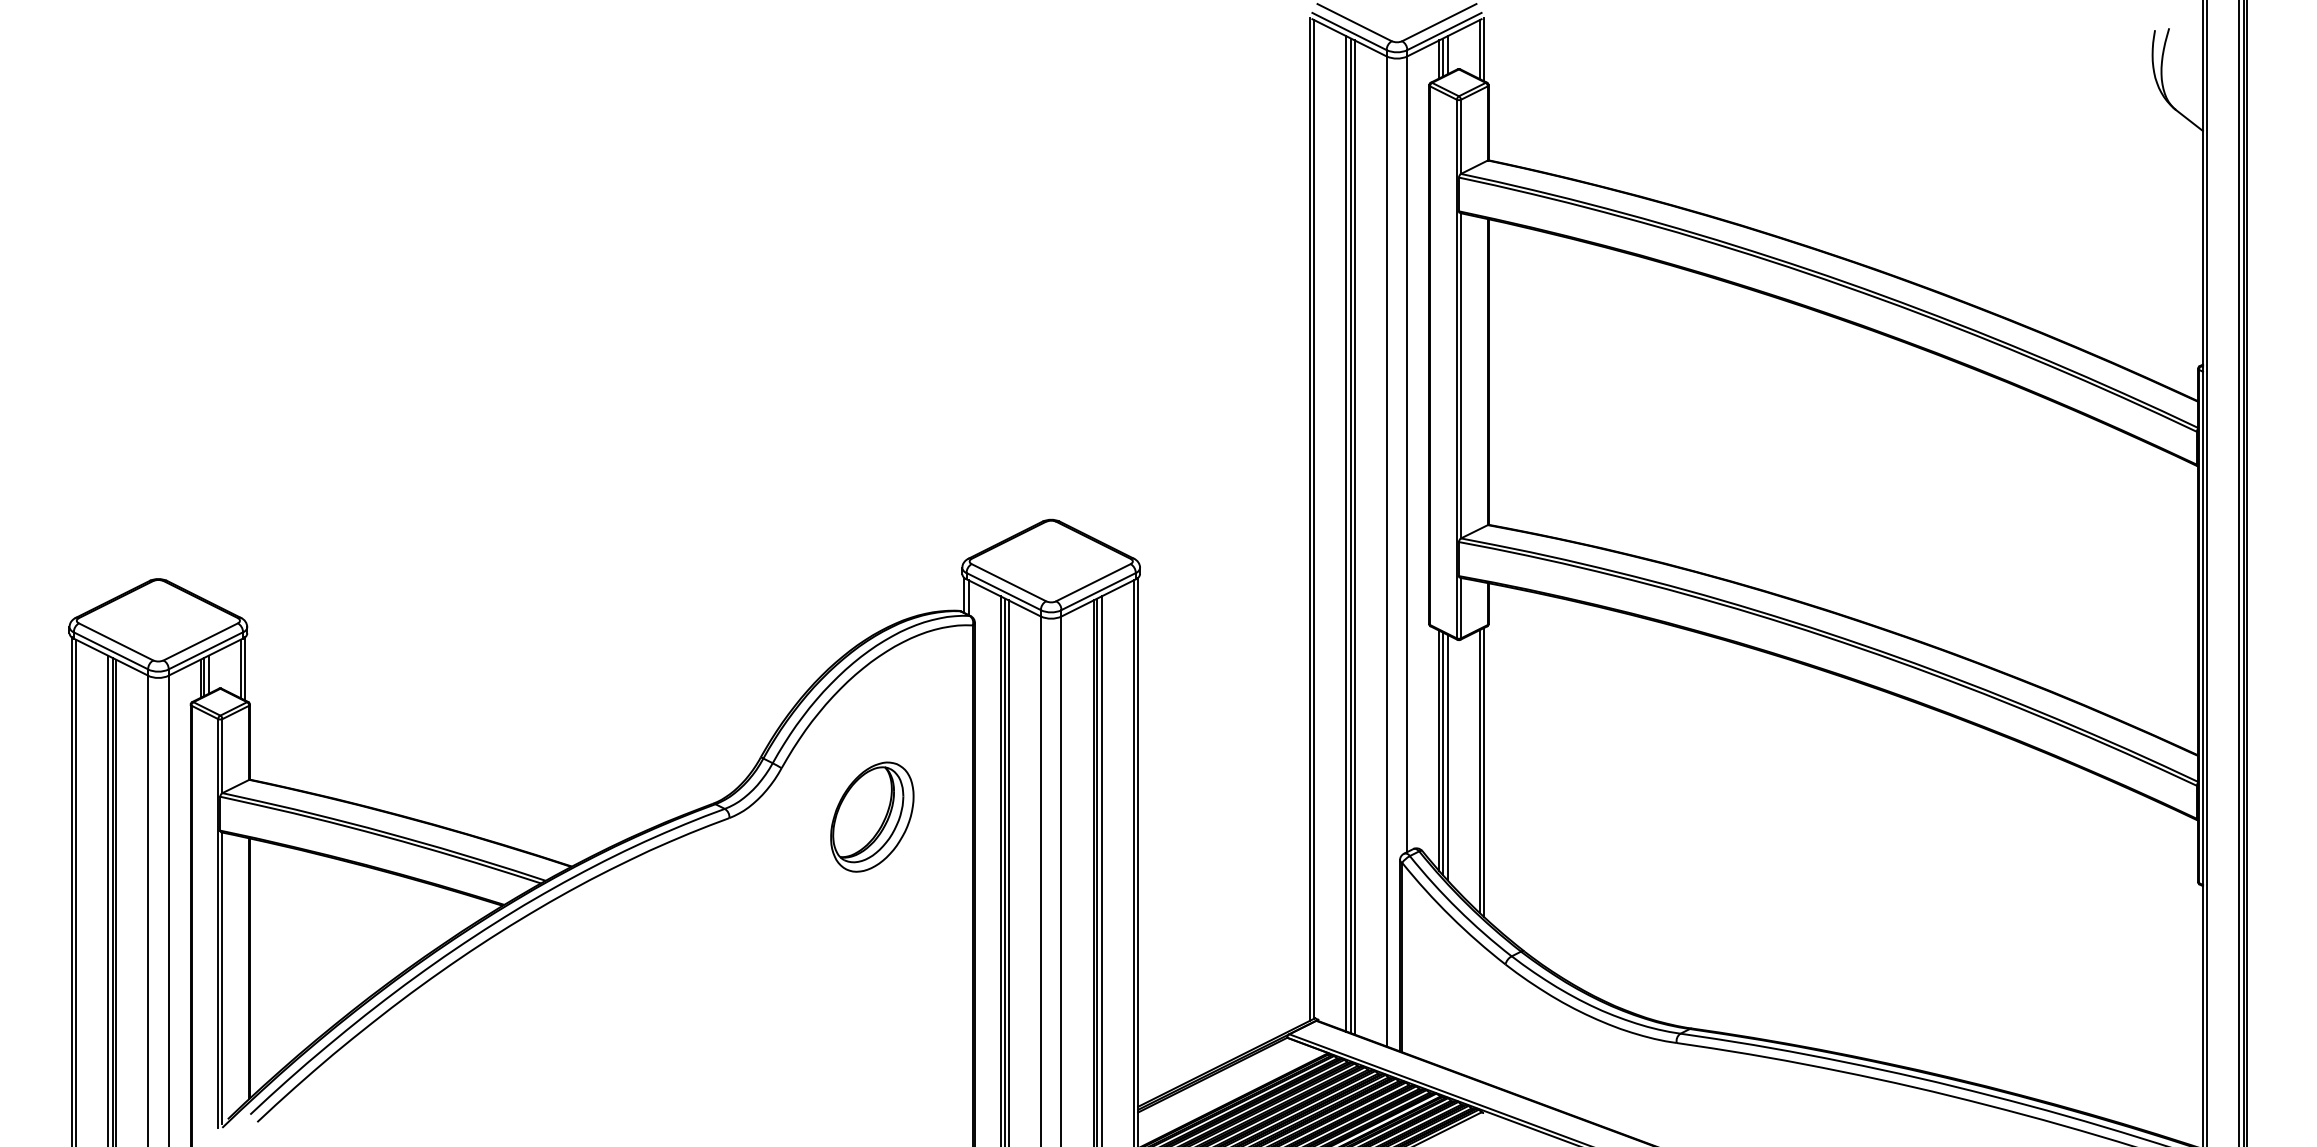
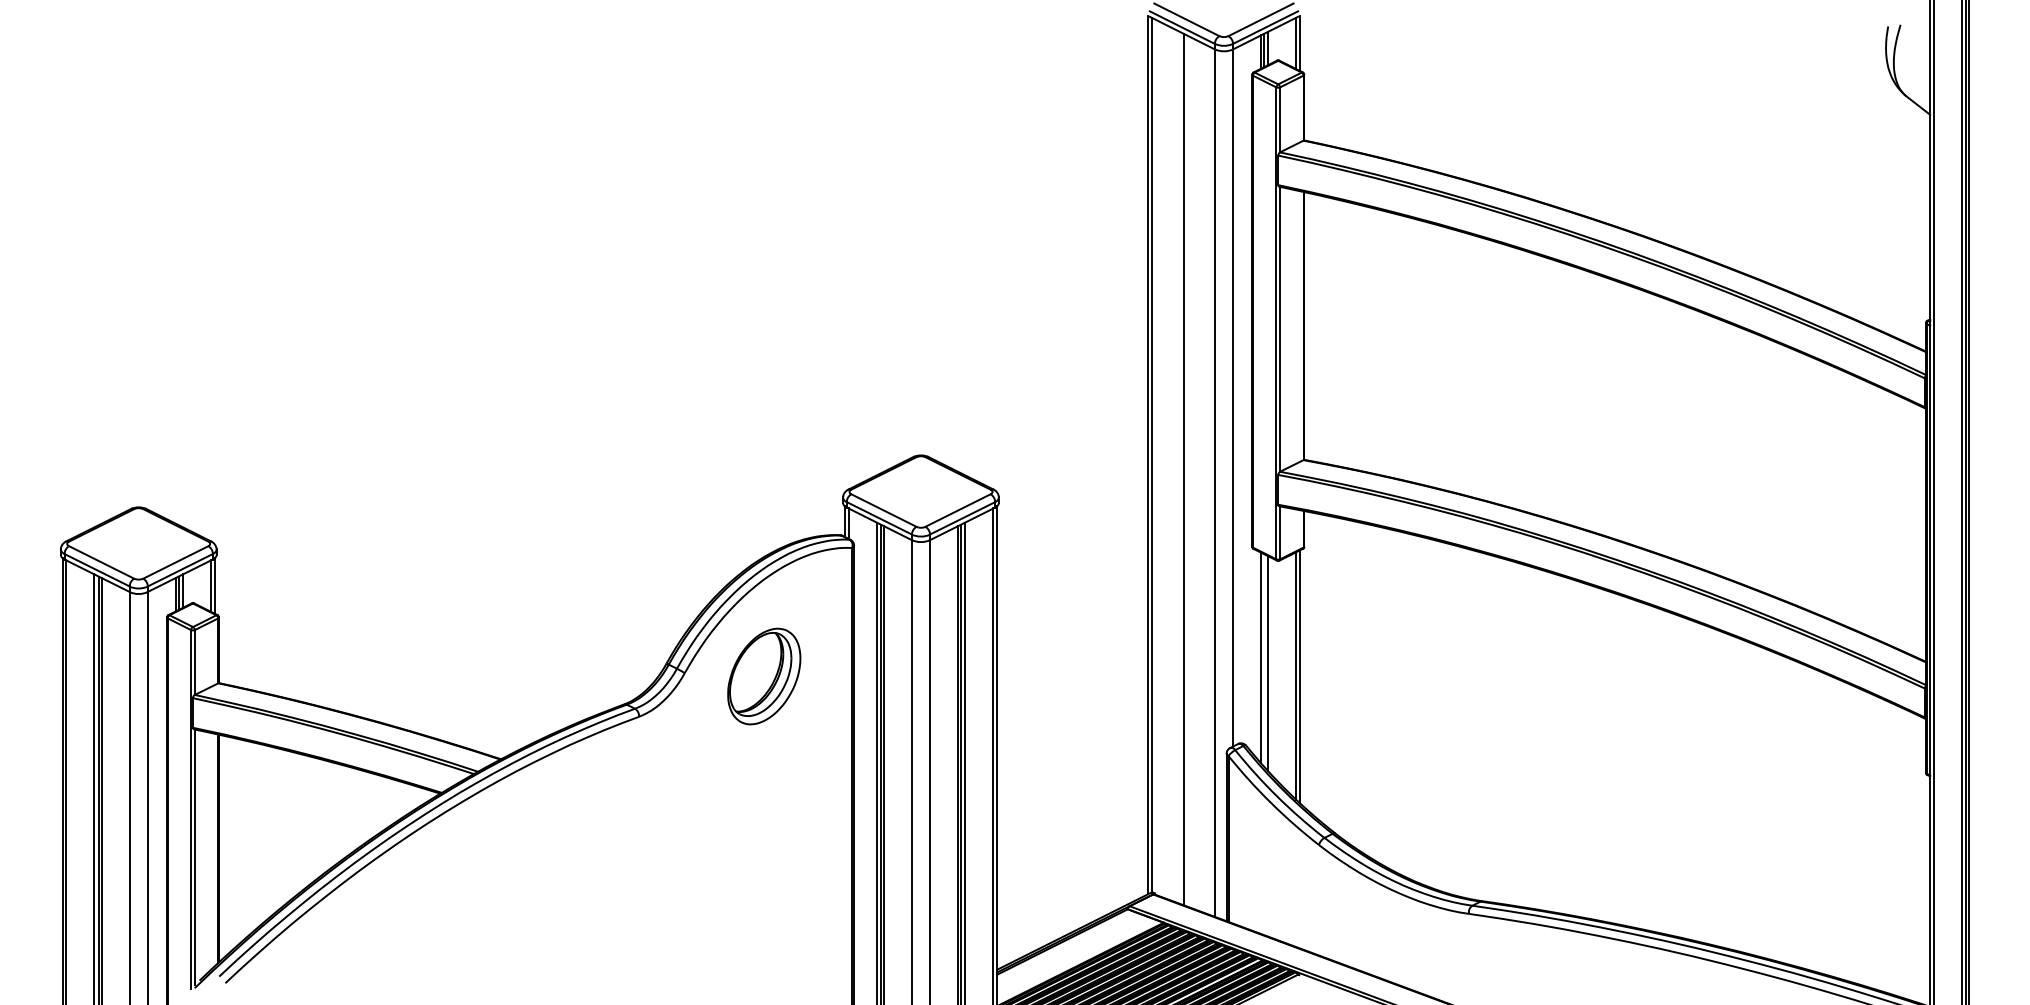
line: (1346, 533) -> (1179, 467), removed
line: (1354, 537) -> (1186, 470), removed
line: (1442, 753) -> (1263, 660), removed
part: (872, 816) -> (764, 675), moved

